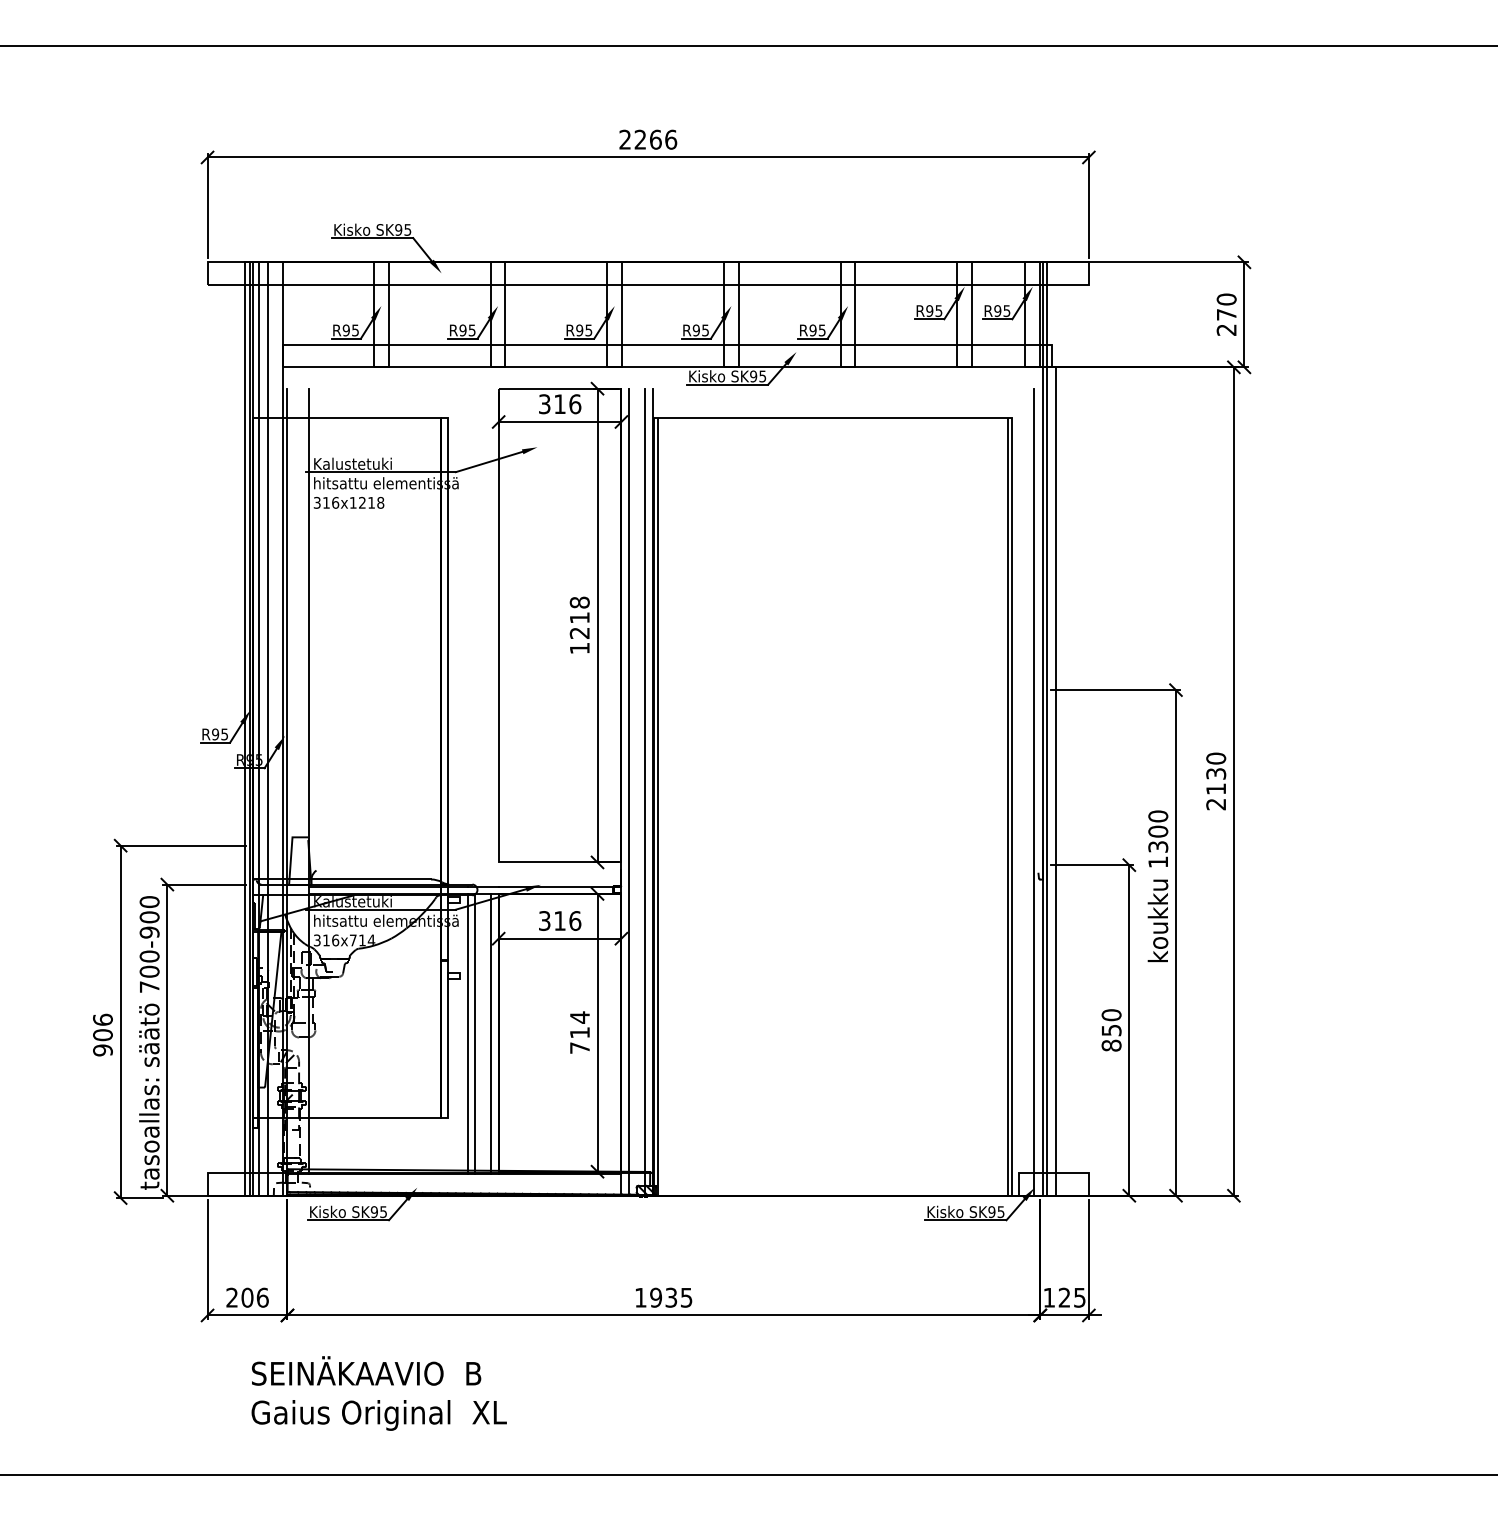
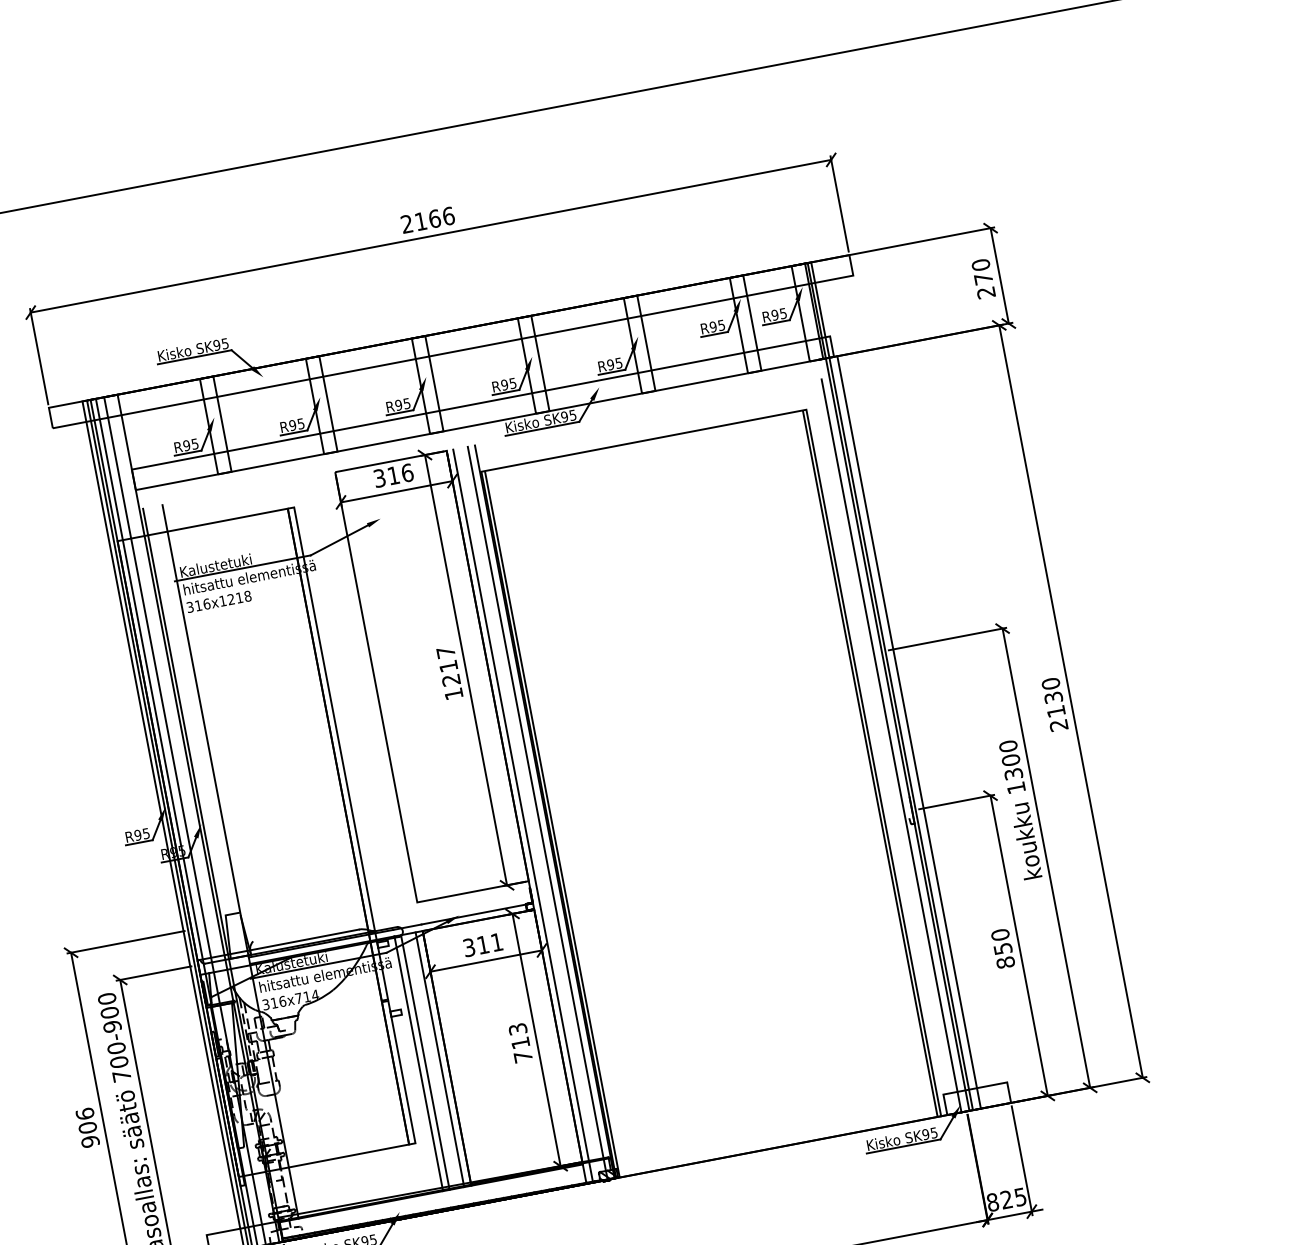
text: (639, 139) -> (419, 221), 2266 -> 2166
text: (579, 602) -> (445, 652), 1218 -> 1217
text: (575, 920) -> (497, 941), 316 -> 311
text: (579, 1017) -> (517, 1029), 714 -> 713
text: (1049, 1297) -> (992, 1202), 125 -> 825

